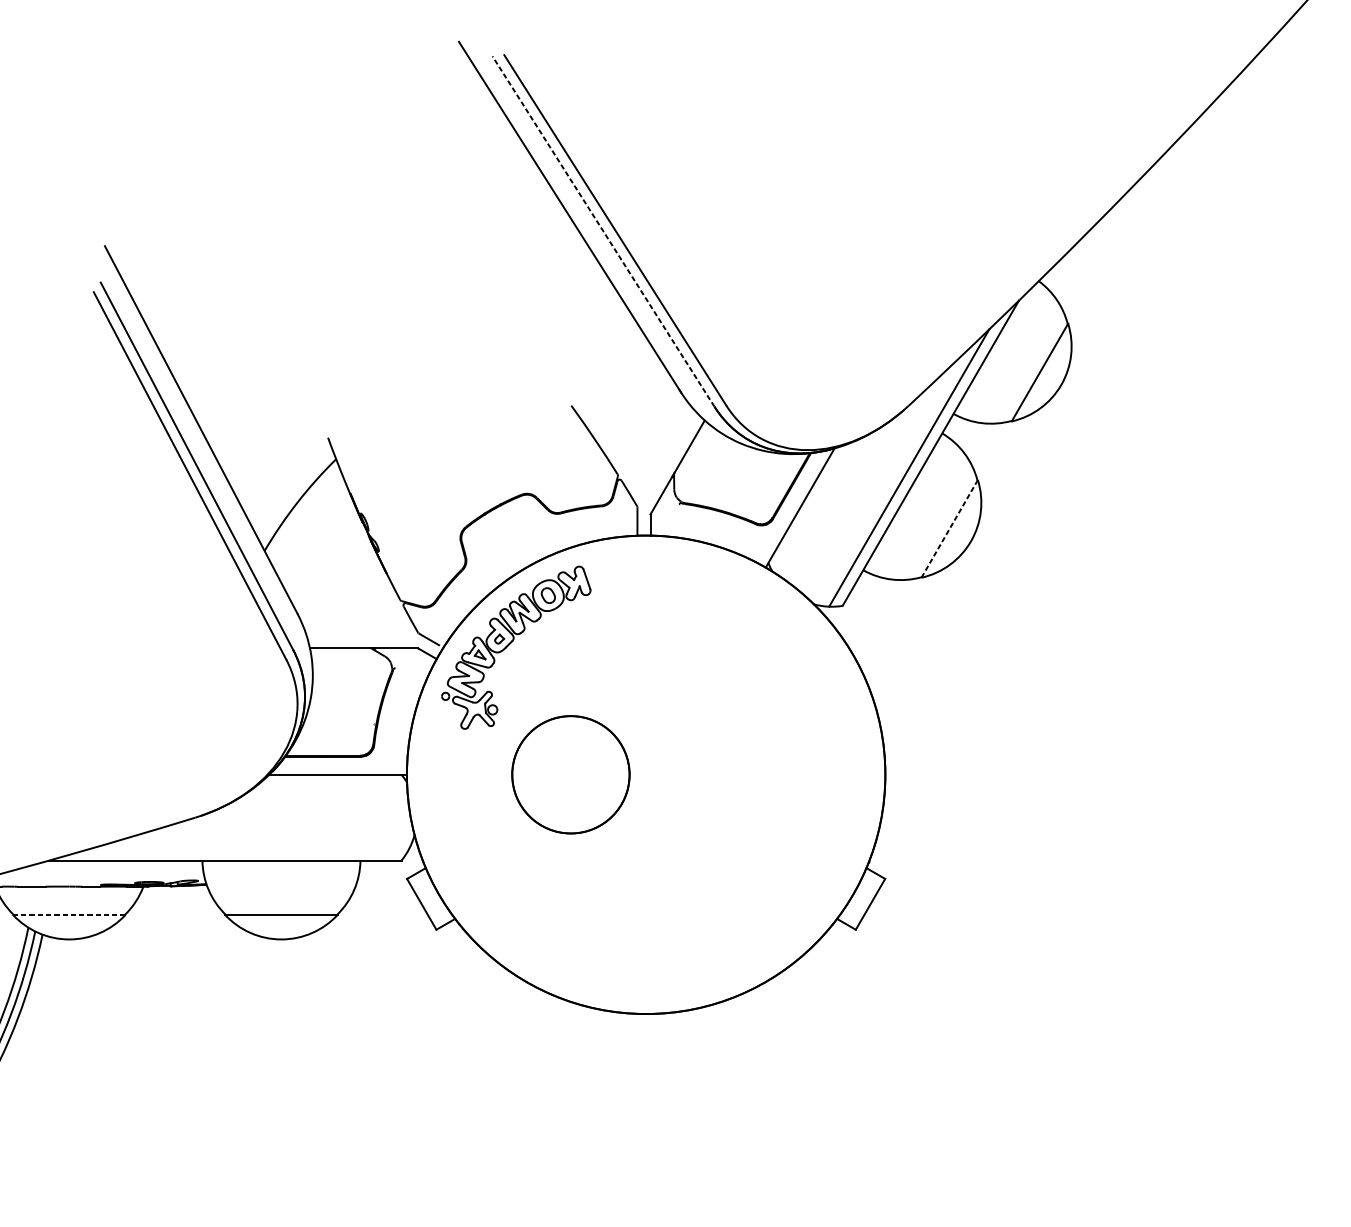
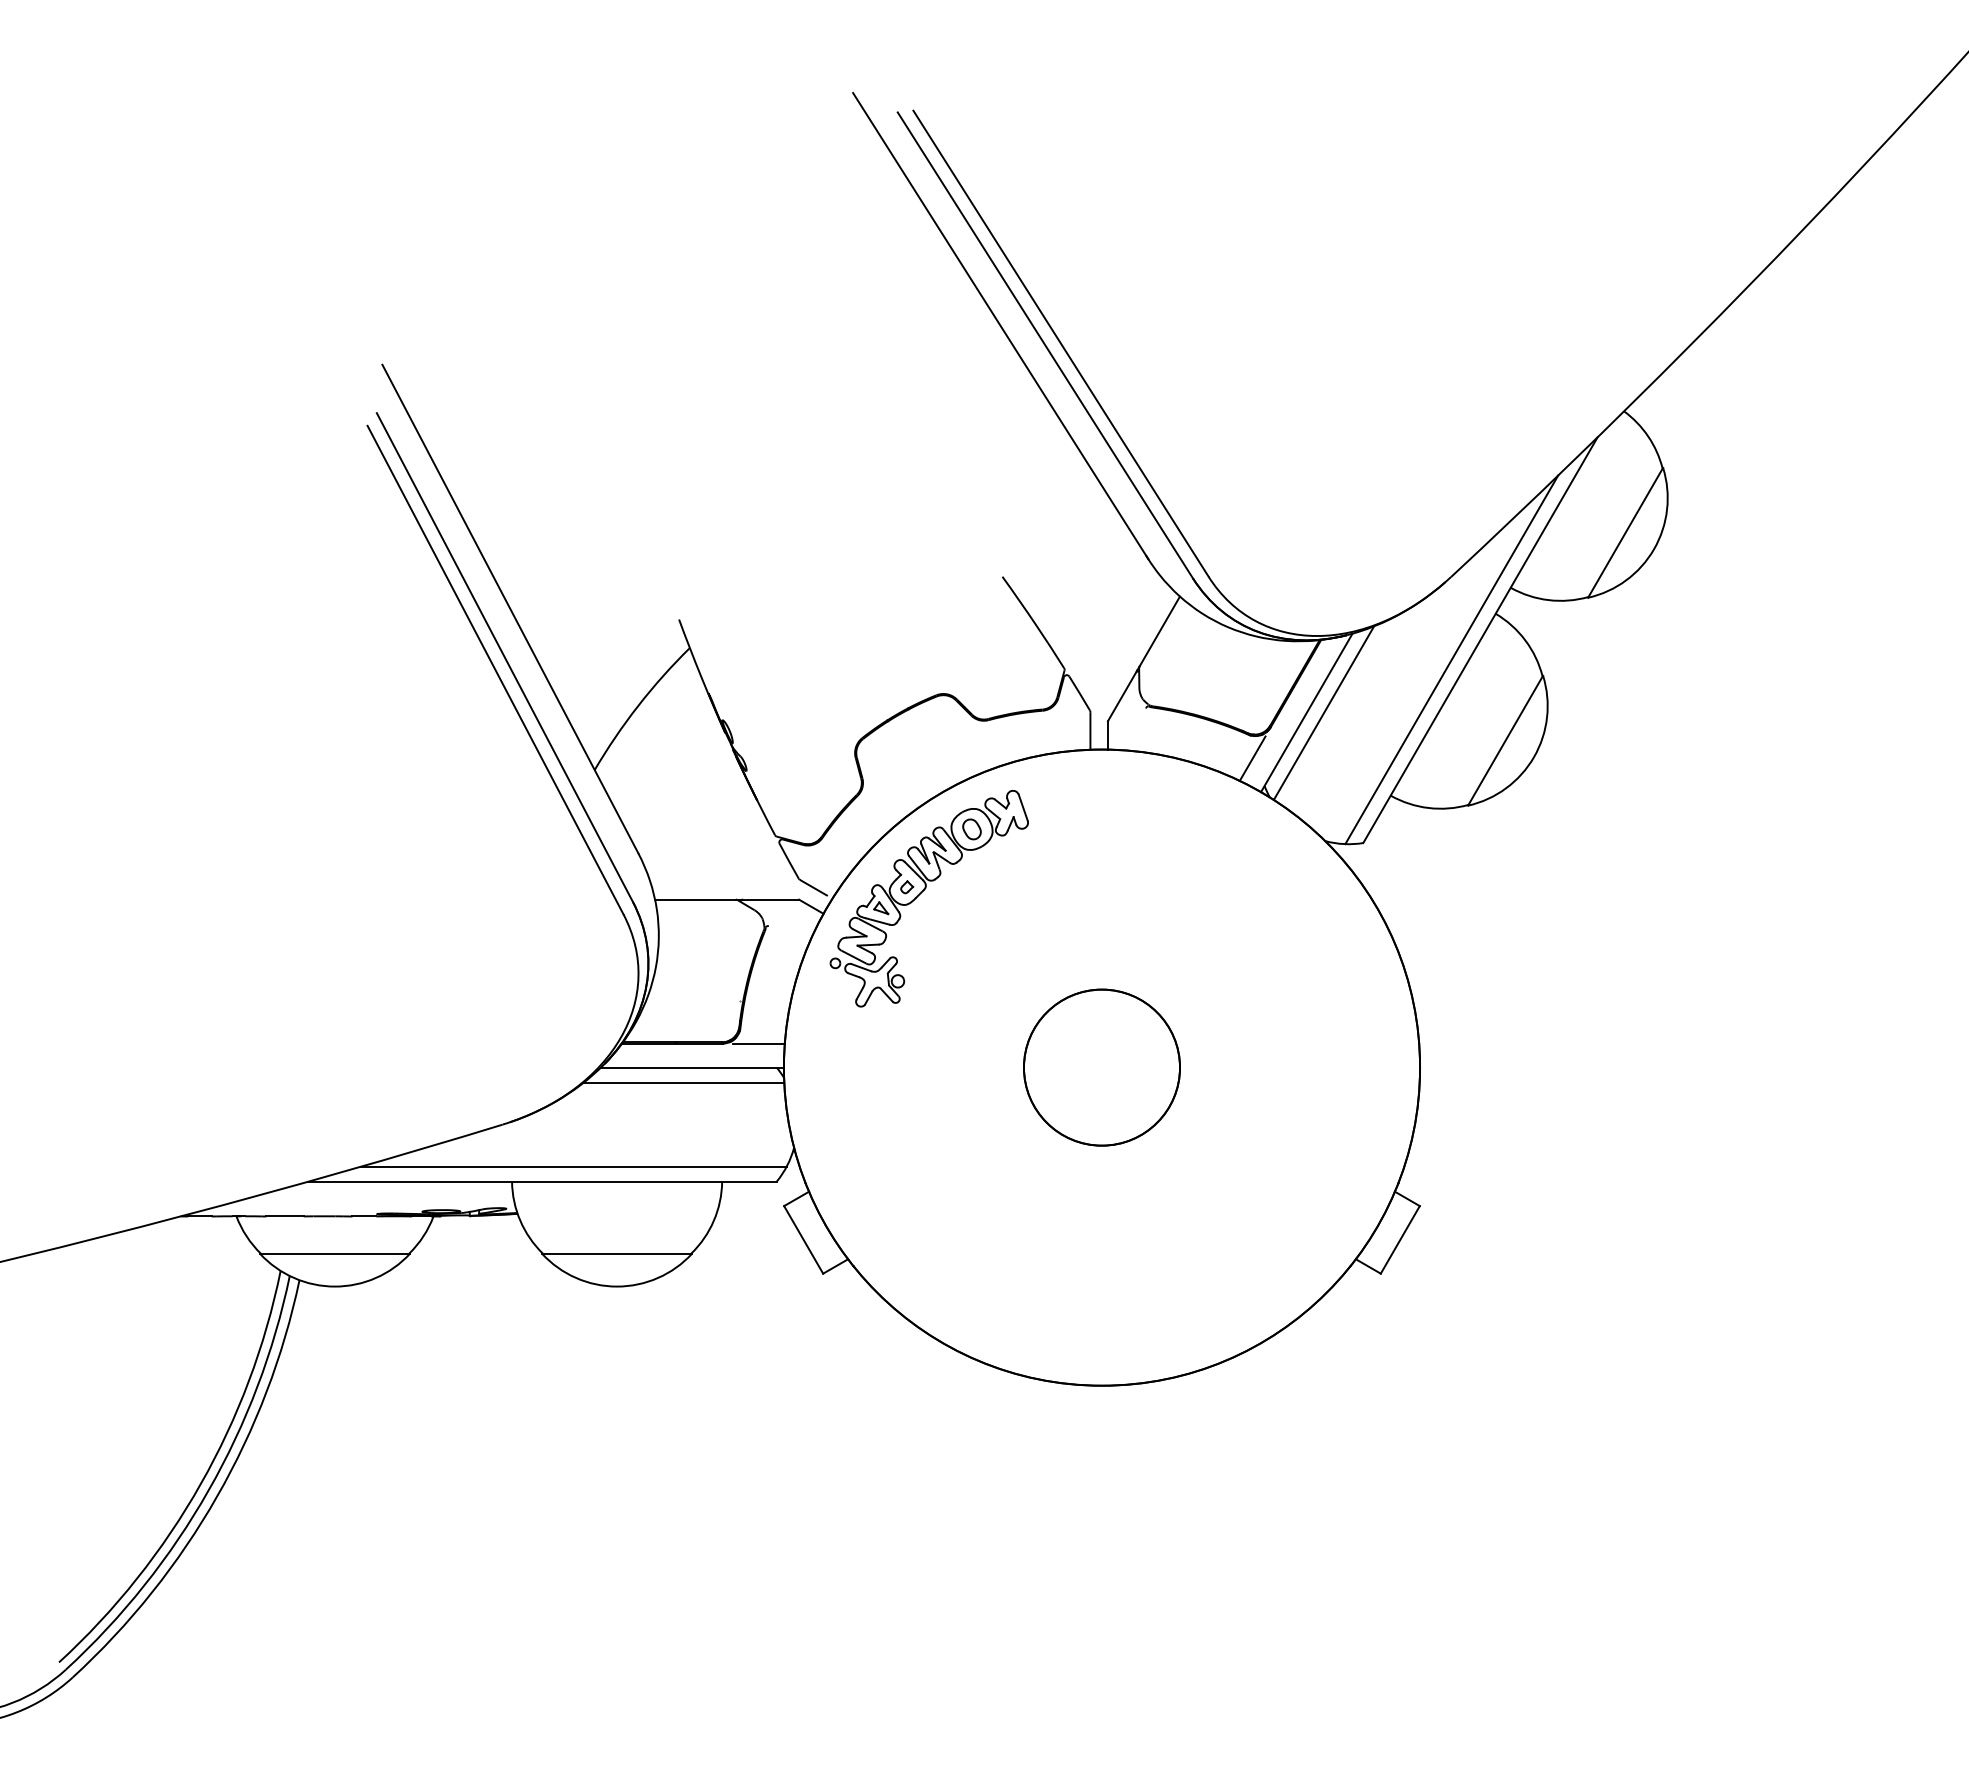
line: (603, 231) -> (1045, 345), dashed -> solid
line: (812, 507) -> (1323, 712), added
line: (949, 529) -> (1505, 741), dashed -> solid
line: (759, 542) -> (1252, 758), added
line: (387, 756) -> (758, 1043), added
circle: (570, 774) -> (1101, 1067), moved
line: (331, 785) -> (683, 1082), added
line: (248, 849) -> (573, 1166), added
line: (68, 914) -> (334, 1253), dashed -> solid

